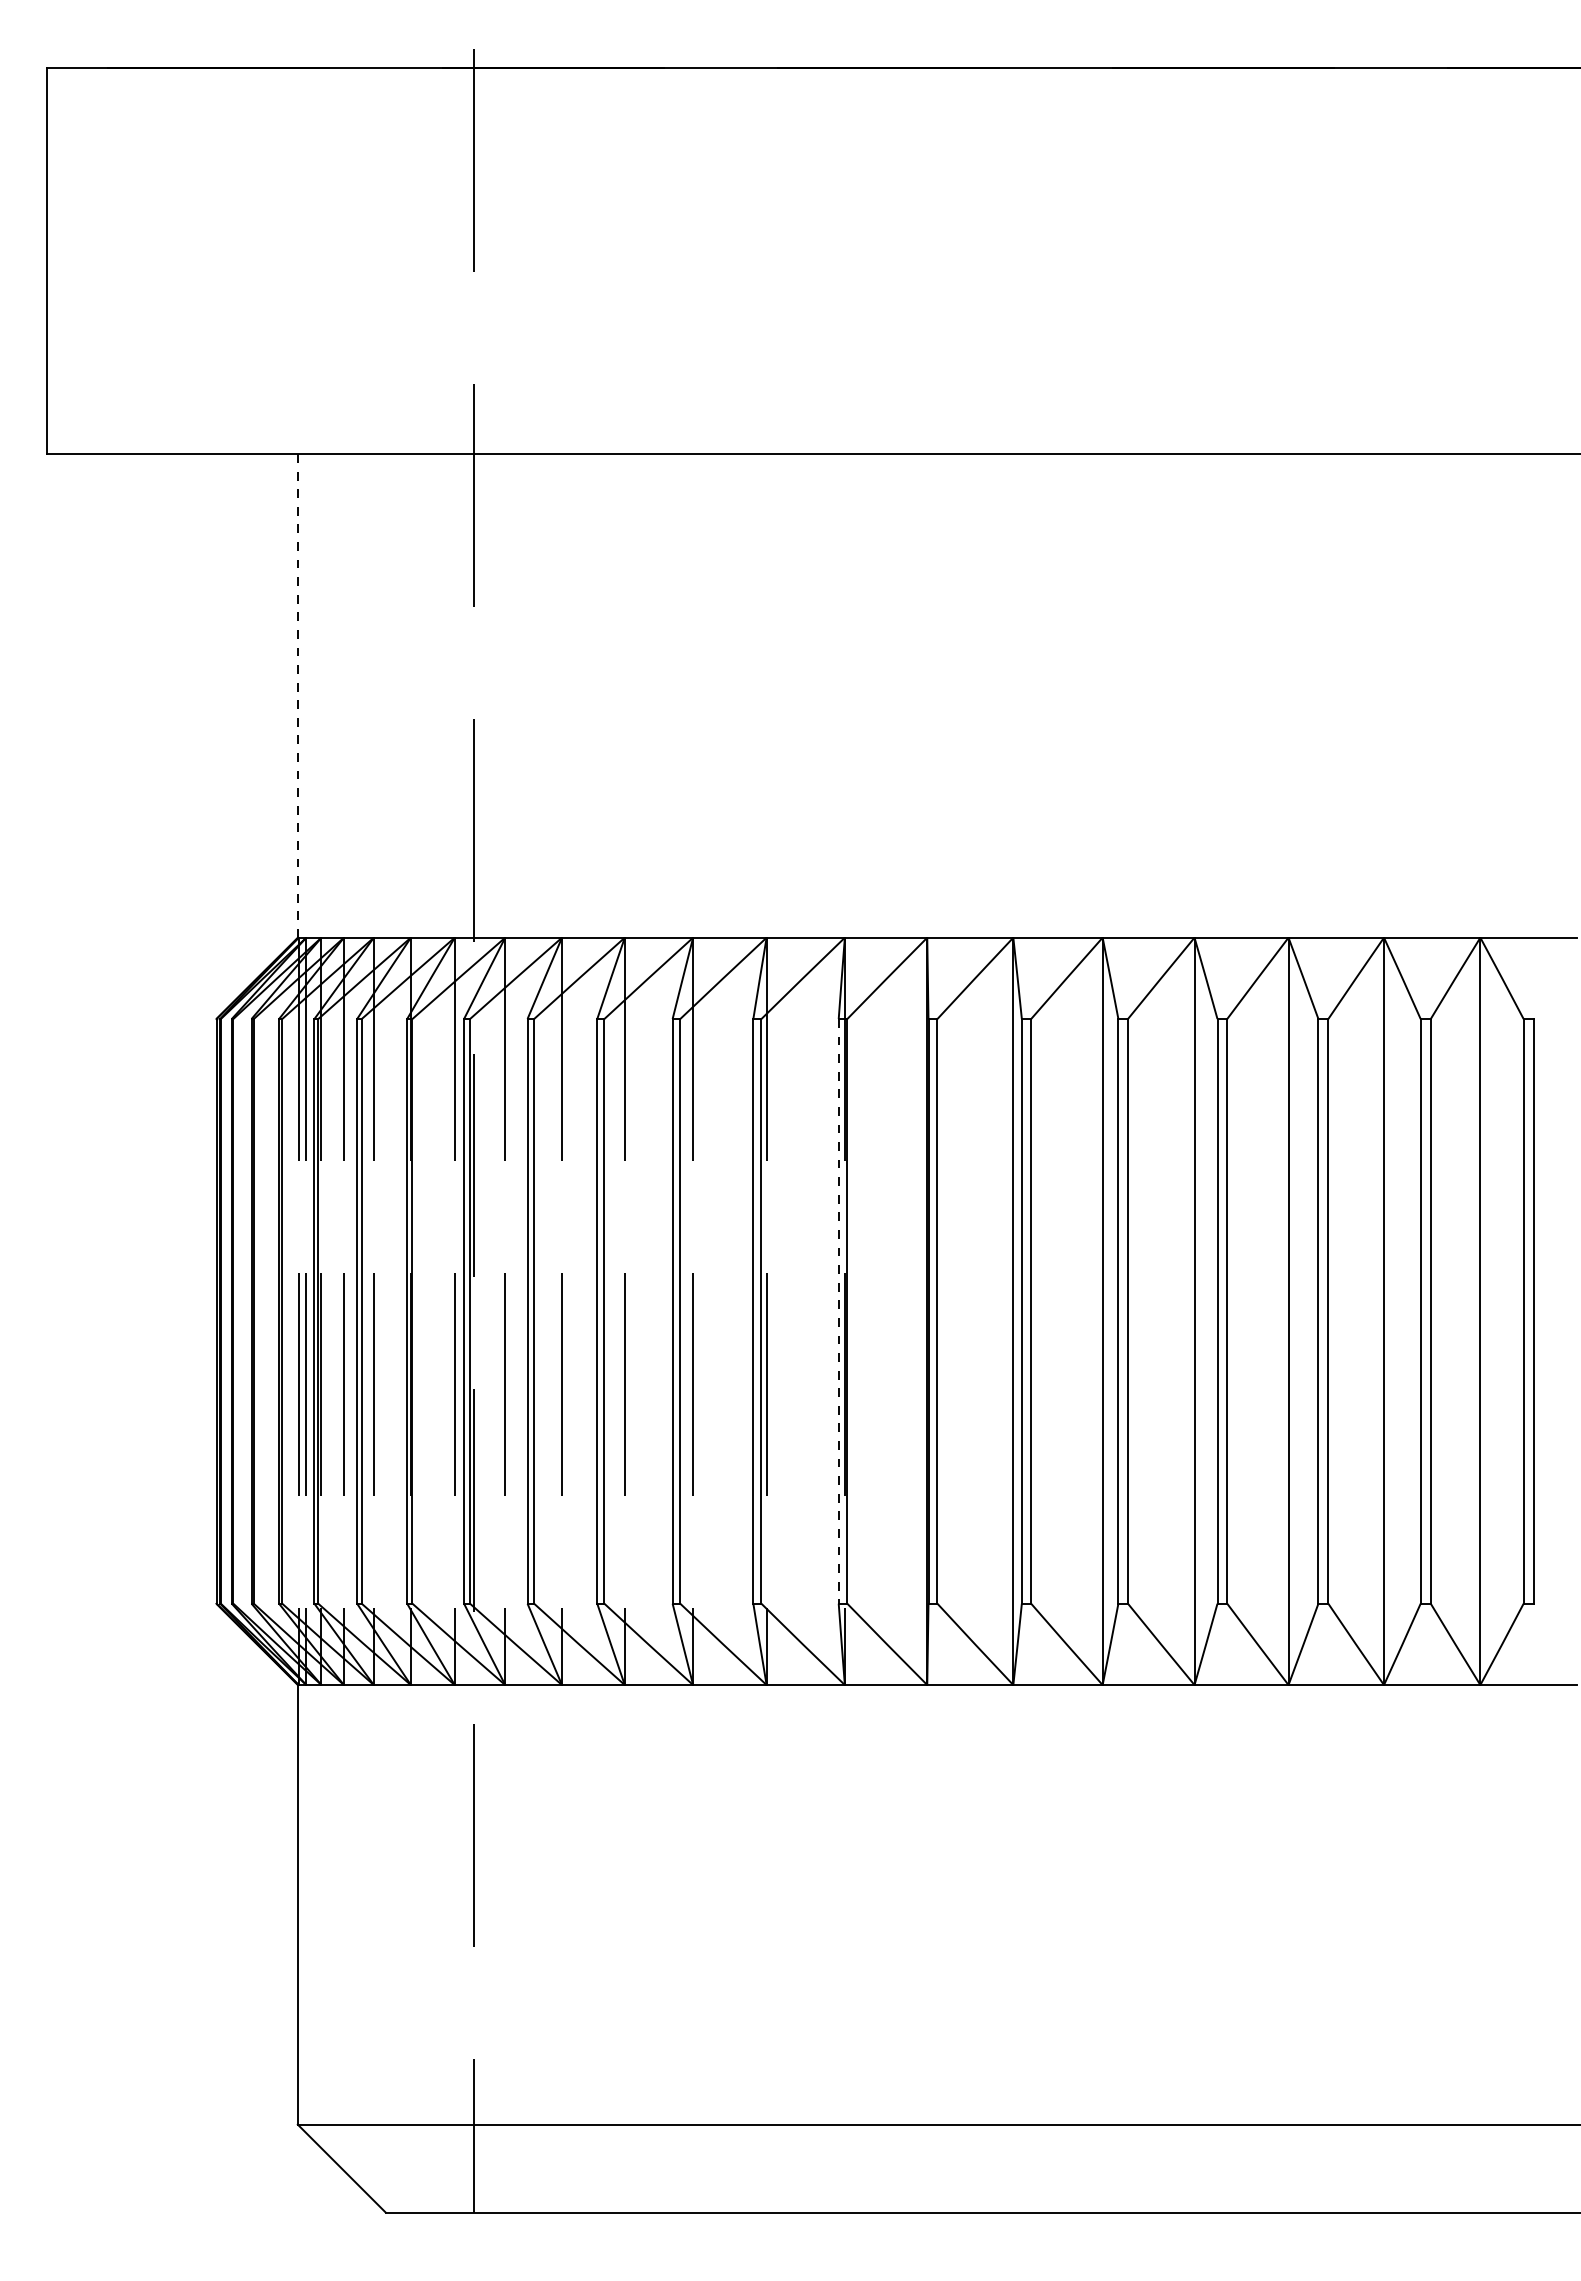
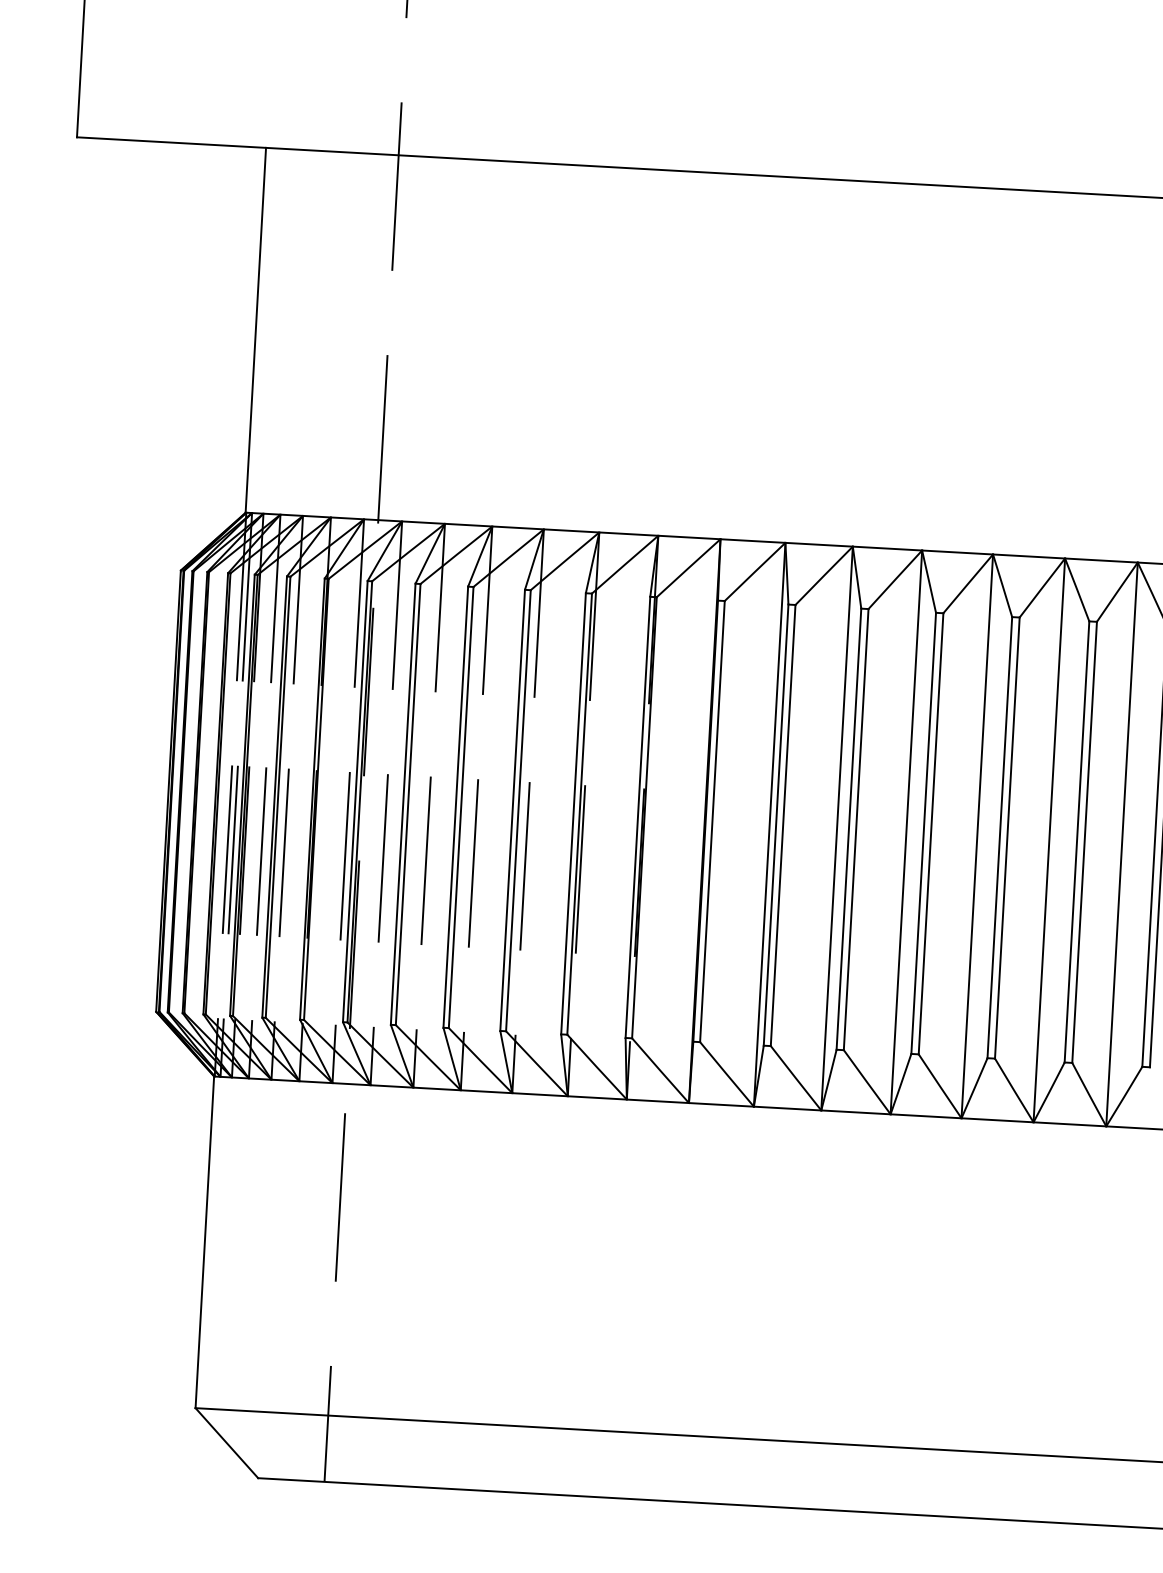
line: (297, 695) -> (255, 329), dashed -> solid
line: (838, 1311) -> (637, 817), dashed -> solid

